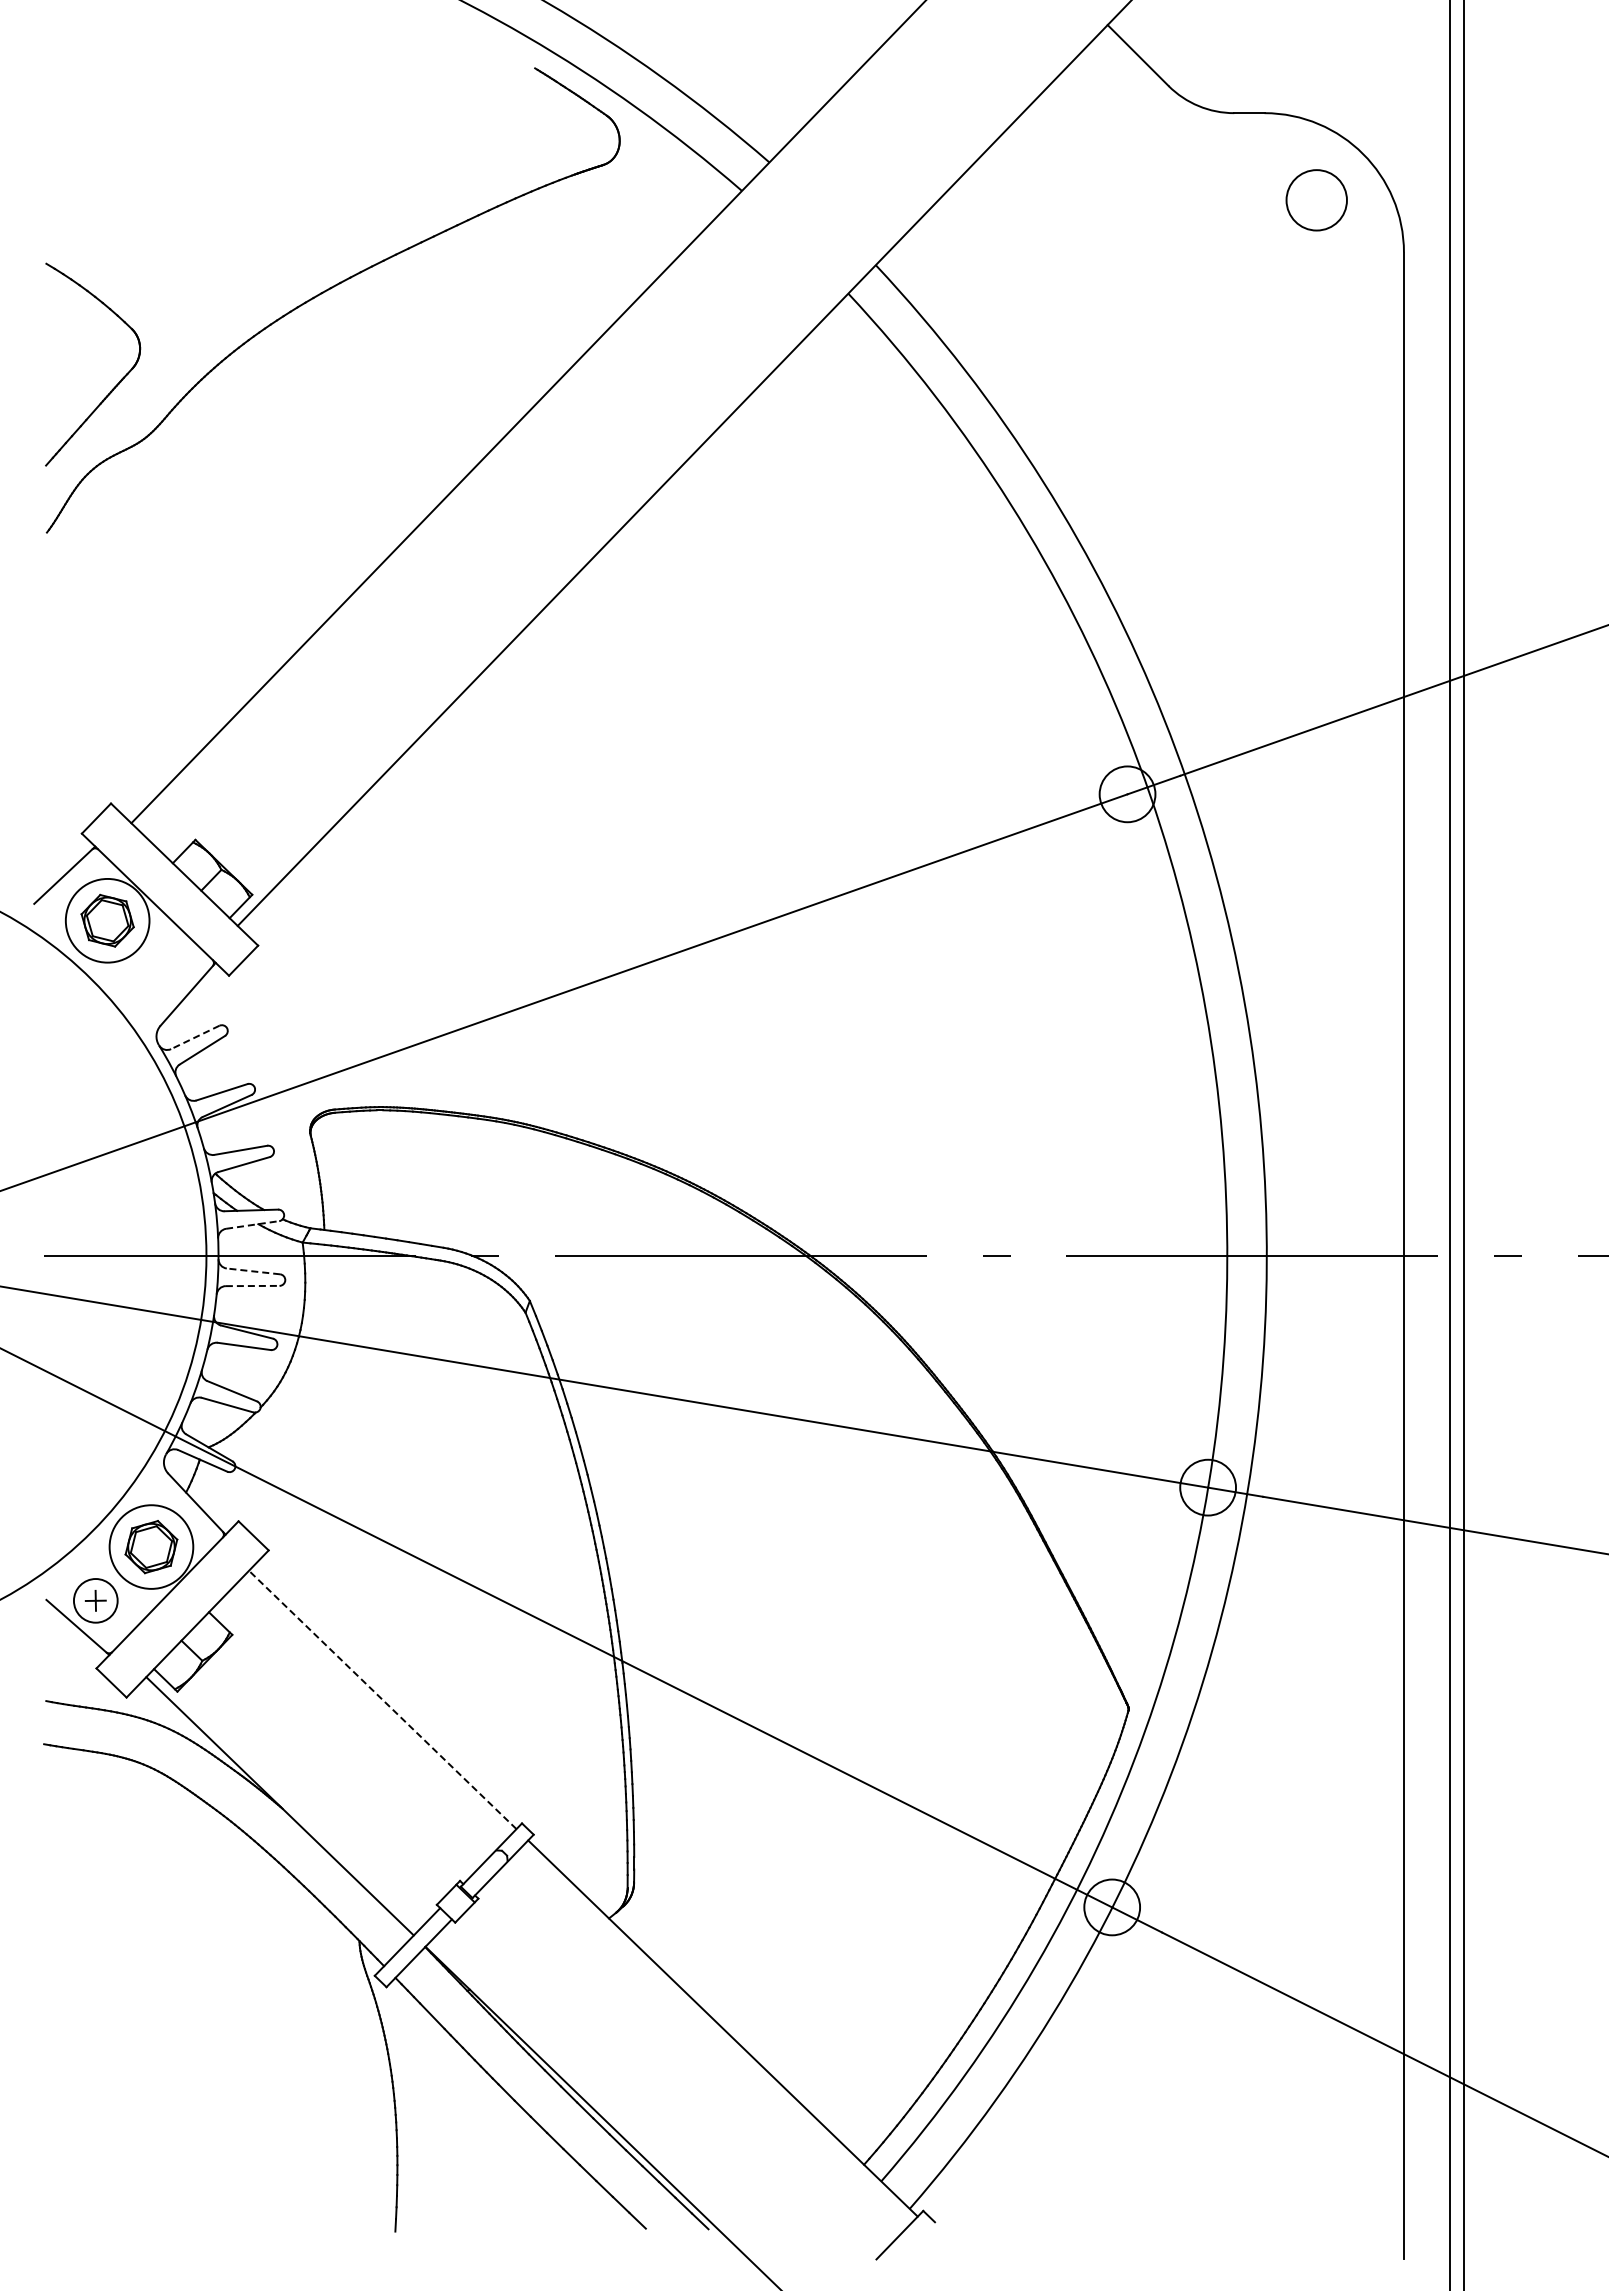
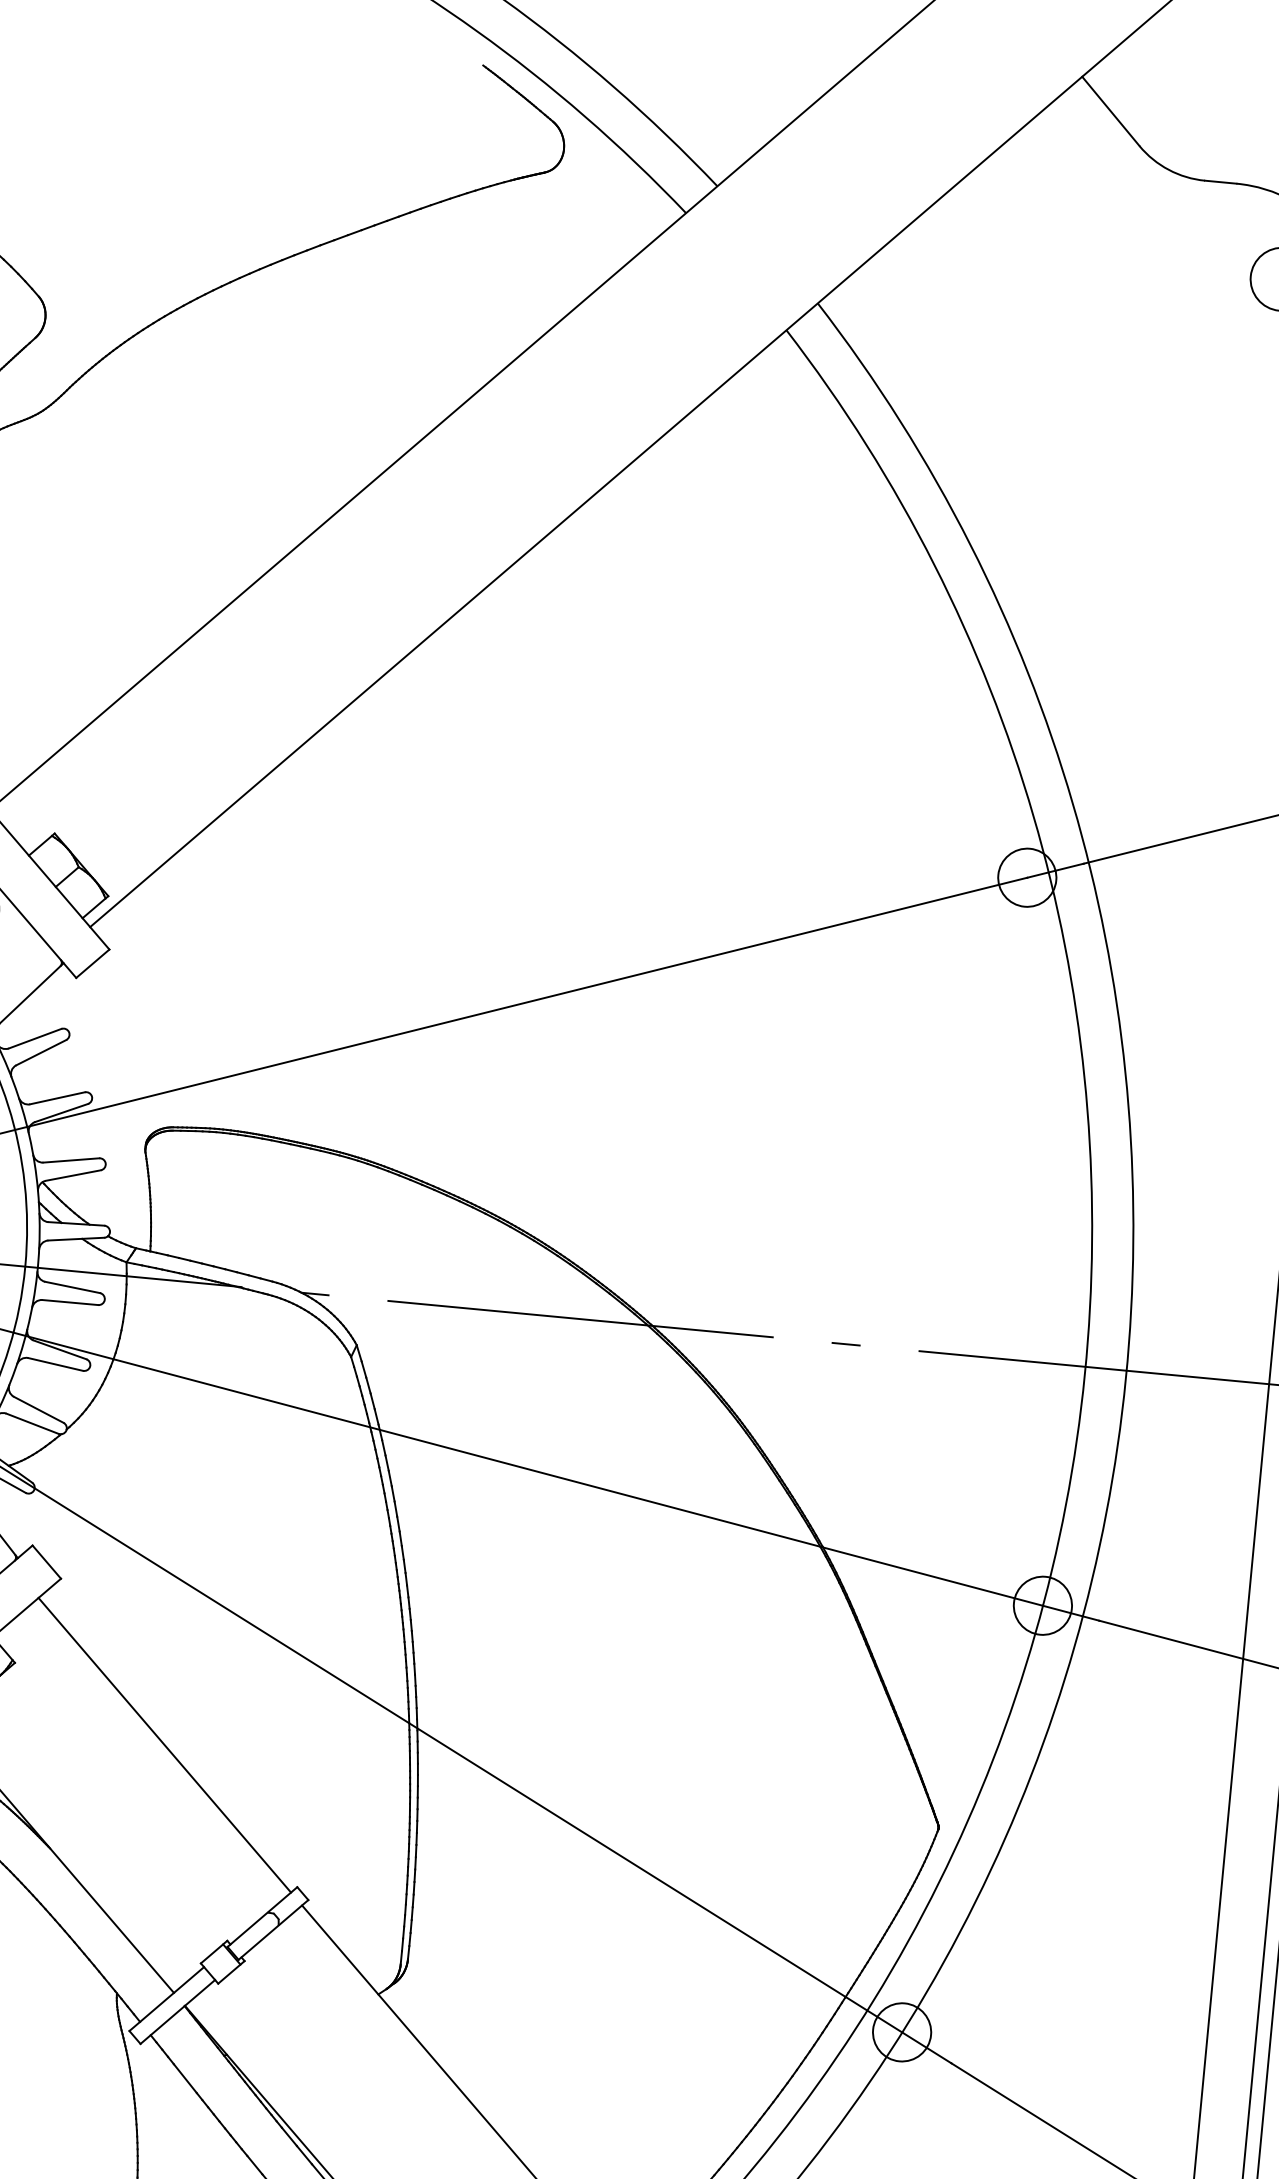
line: (195, 1037) -> (35, 1038), dashed -> solid
line: (252, 1224) -> (76, 1238), dashed -> solid
line: (253, 1271) -> (72, 1287), dashed -> solid
line: (252, 1286) -> (70, 1303), dashed -> solid
line: (382, 1699) -> (164, 1744), dashed -> solid

